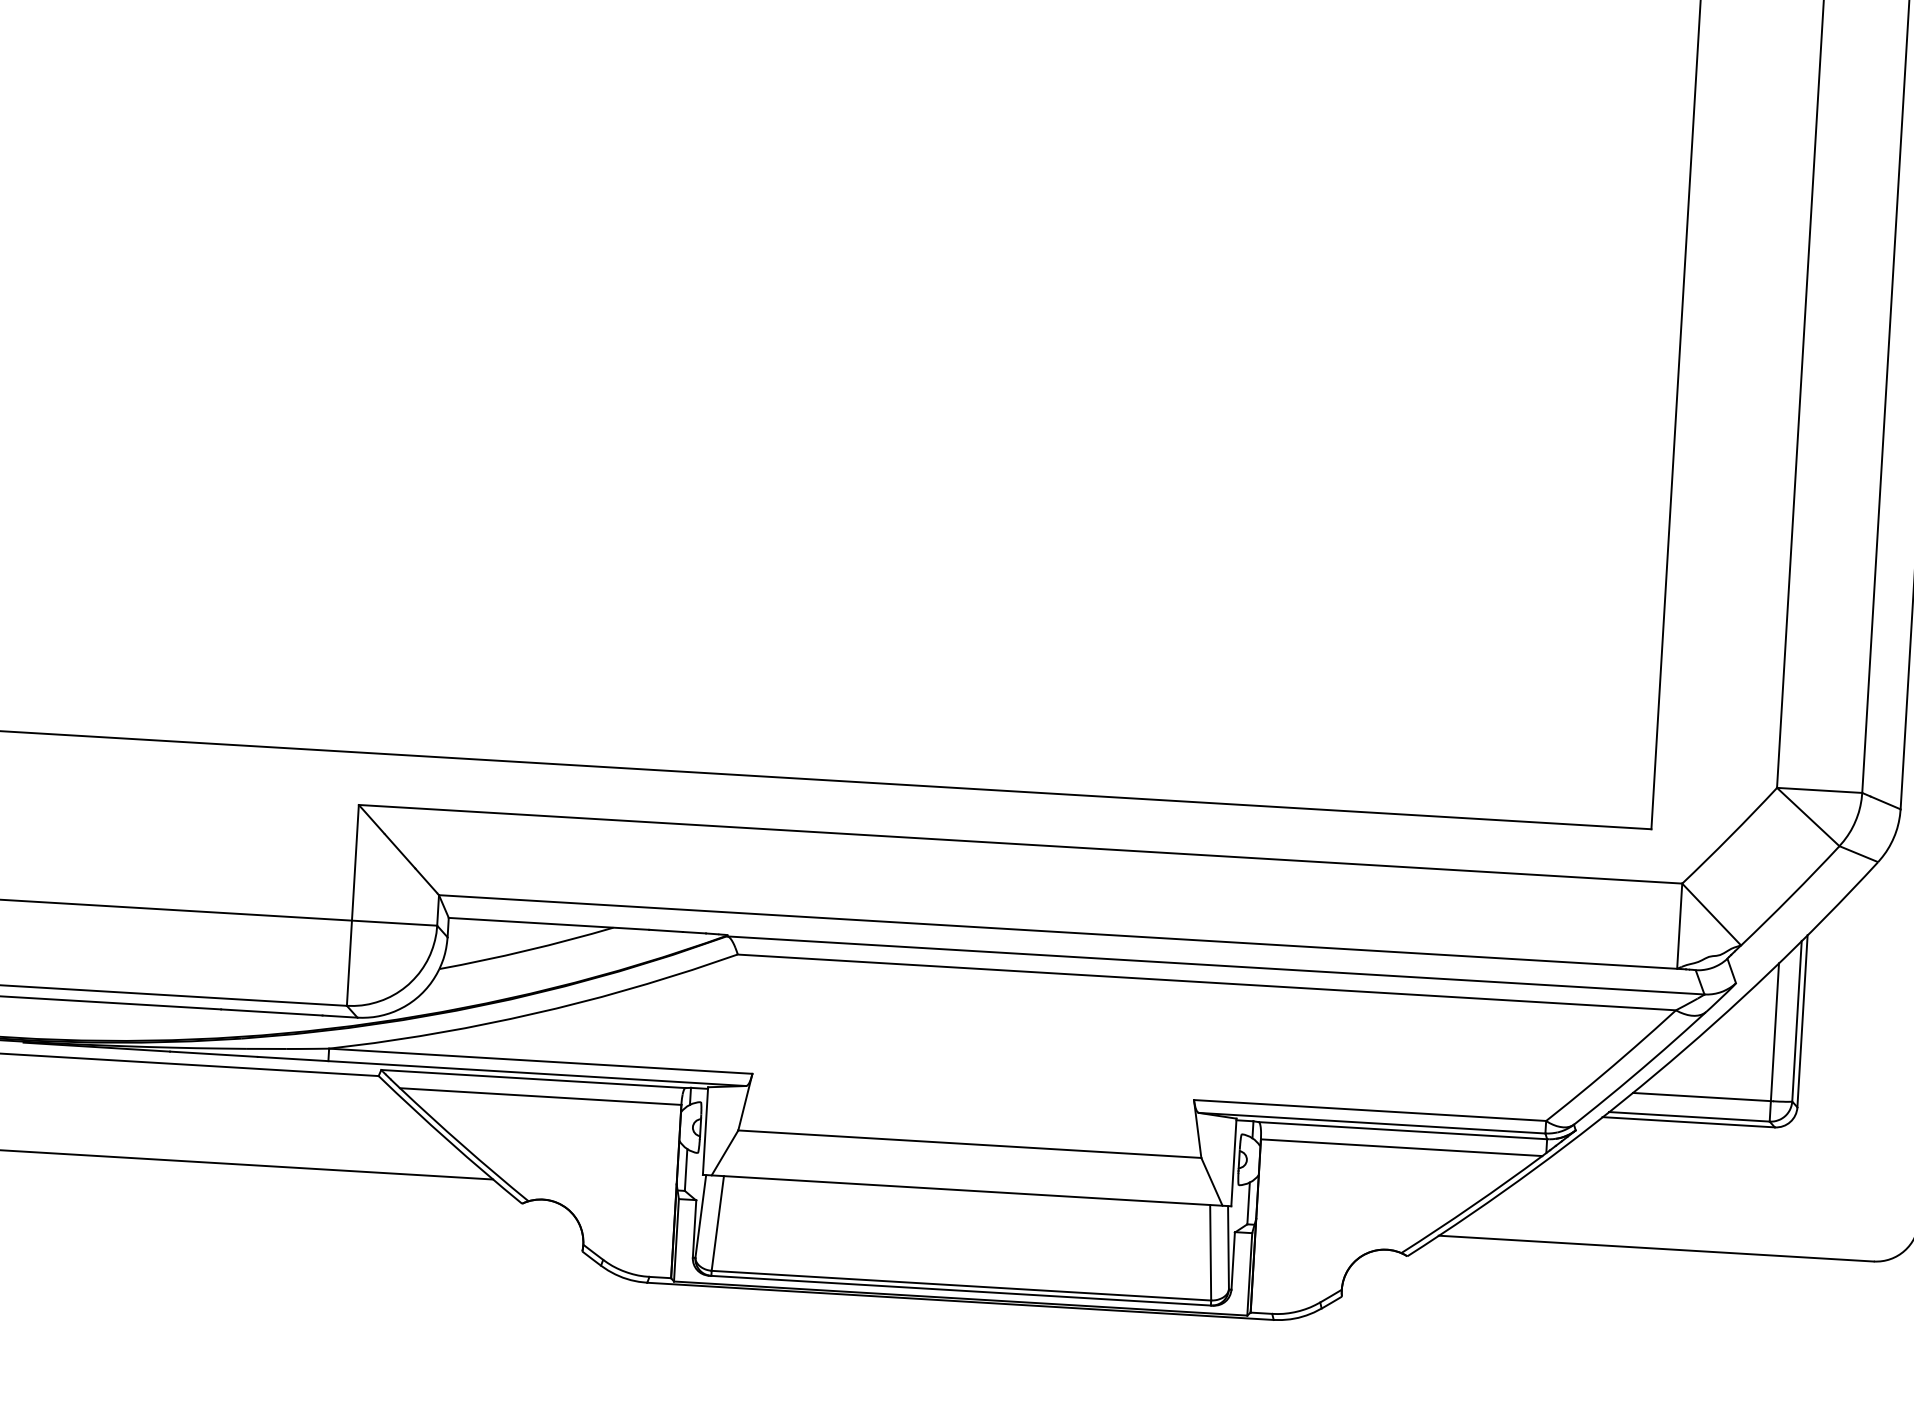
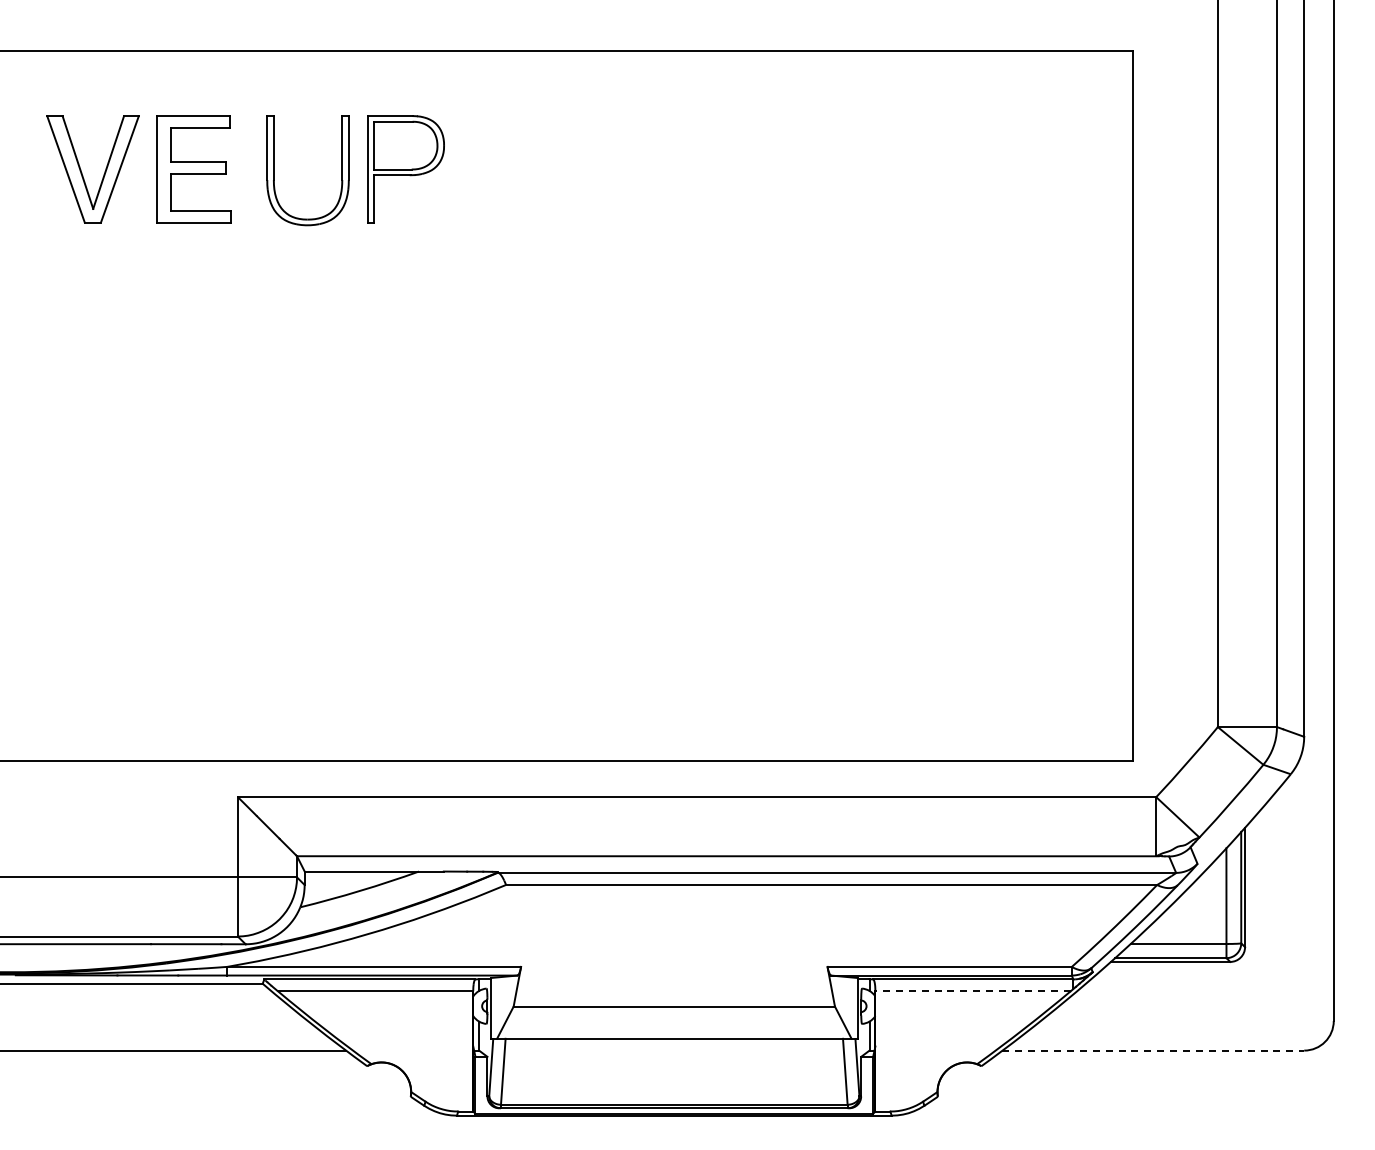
line: (1402, 1148) -> (973, 991), solid -> dashed
line: (1656, 1248) -> (1153, 1050), solid -> dashed

